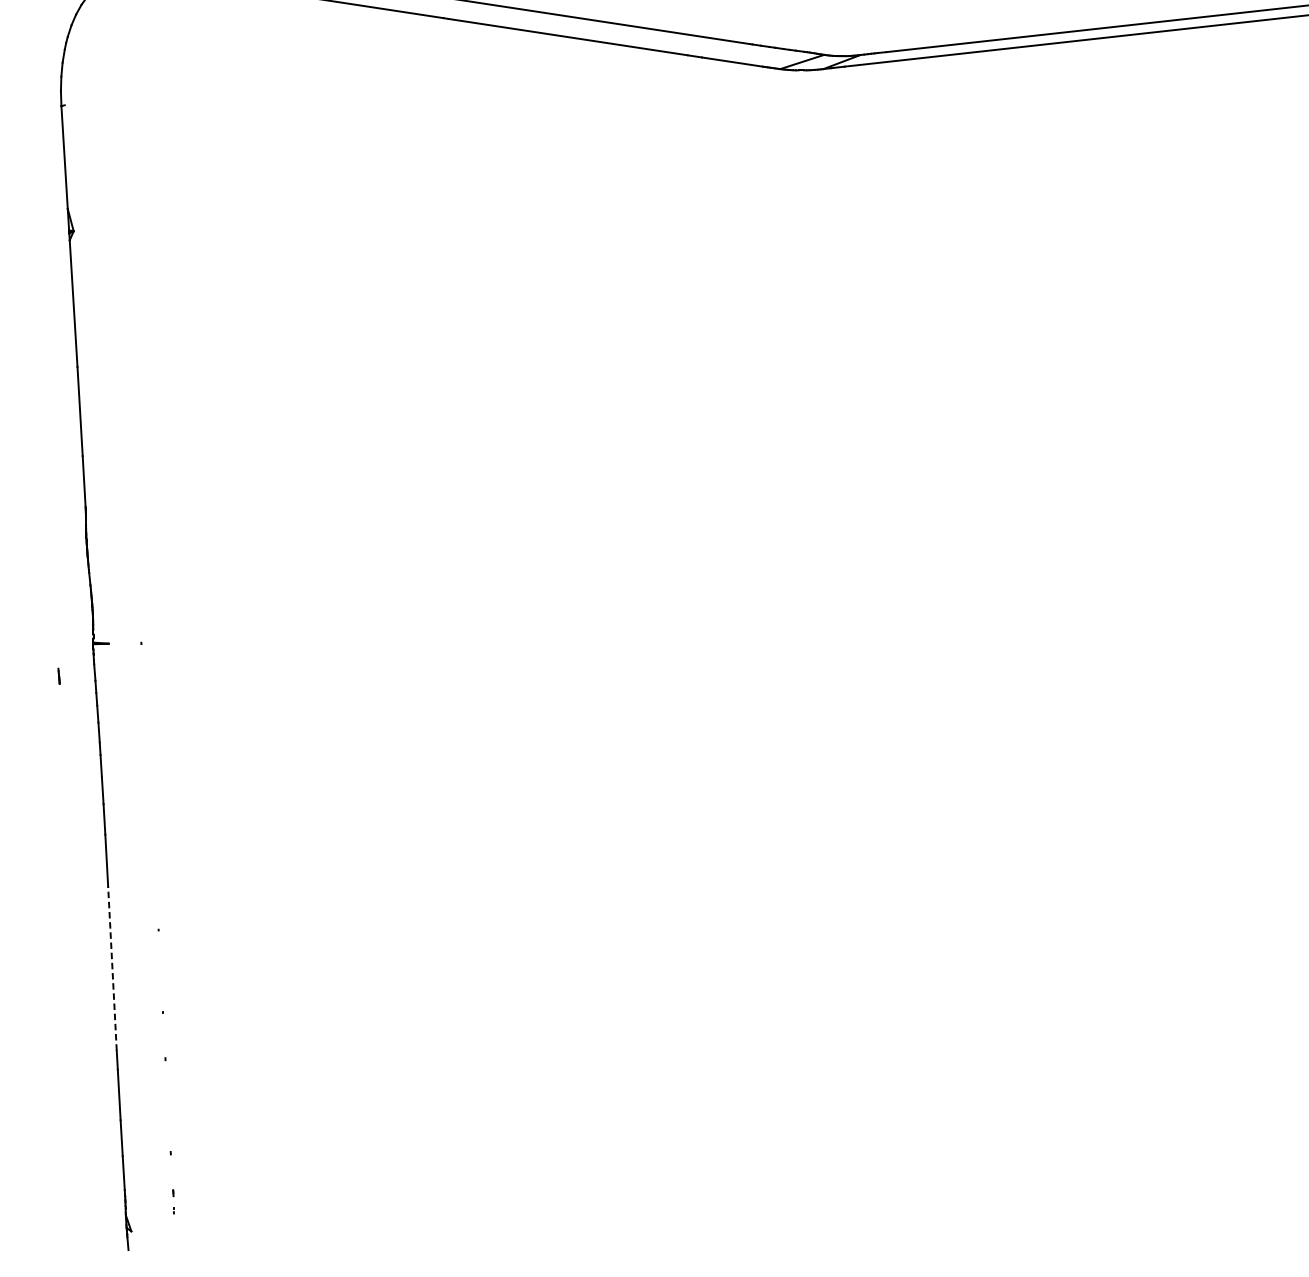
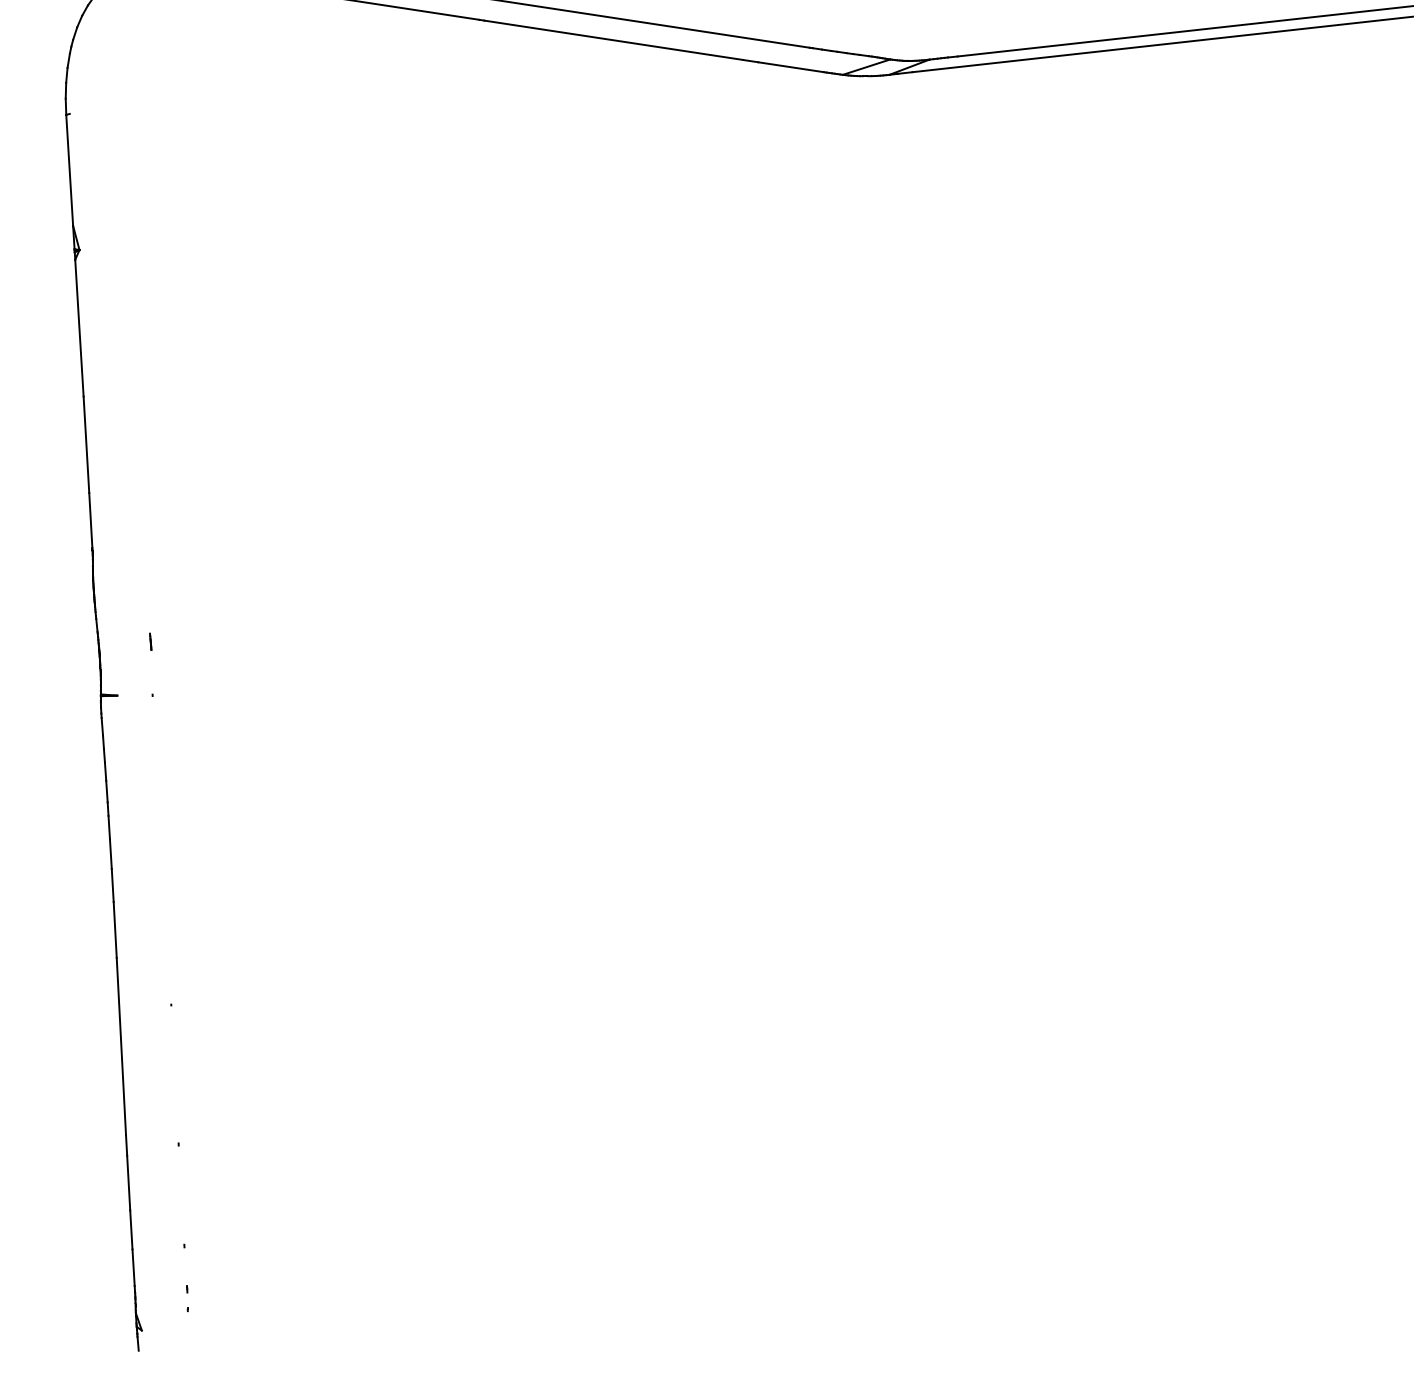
line: (58, 675) -> (150, 641), moved
line: (112, 968) -> (121, 1046), dashed -> solid

